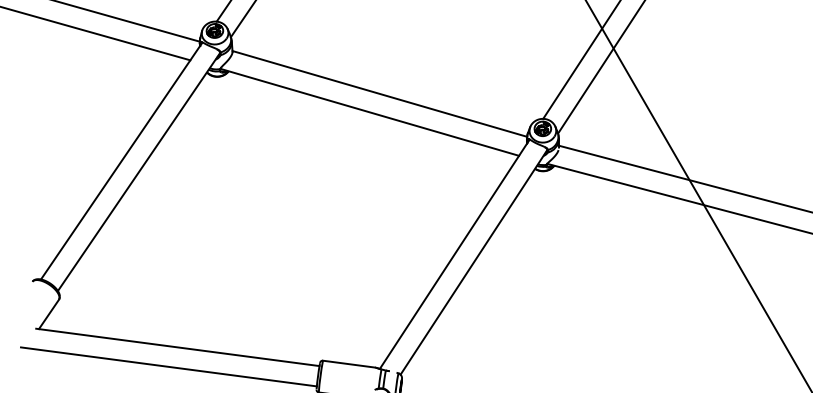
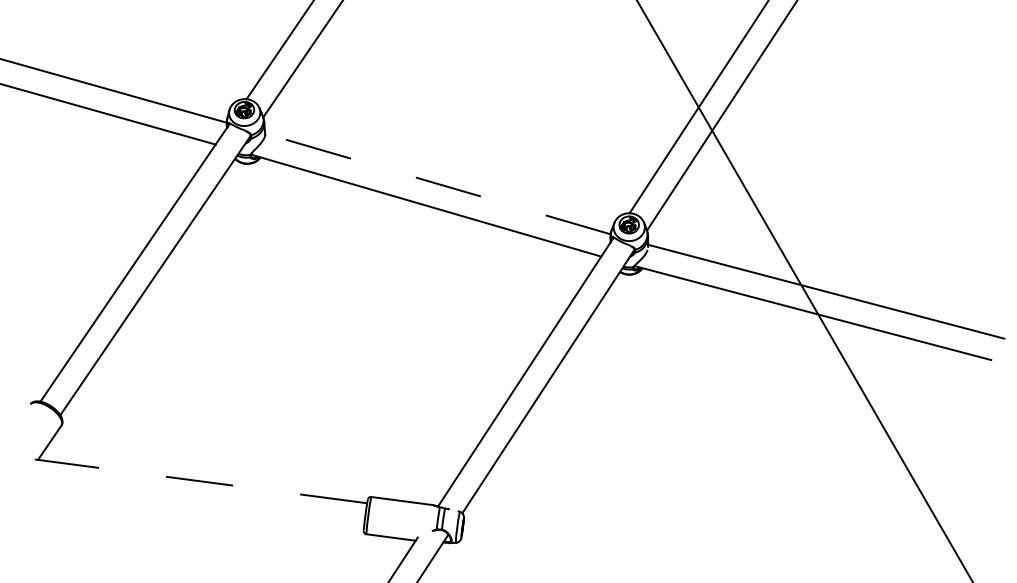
line: (379, 93) -> (437, 183), solid -> dashed
line: (178, 347) -> (201, 481), solid -> dashed
line: (168, 367) -> (190, 504), removed

